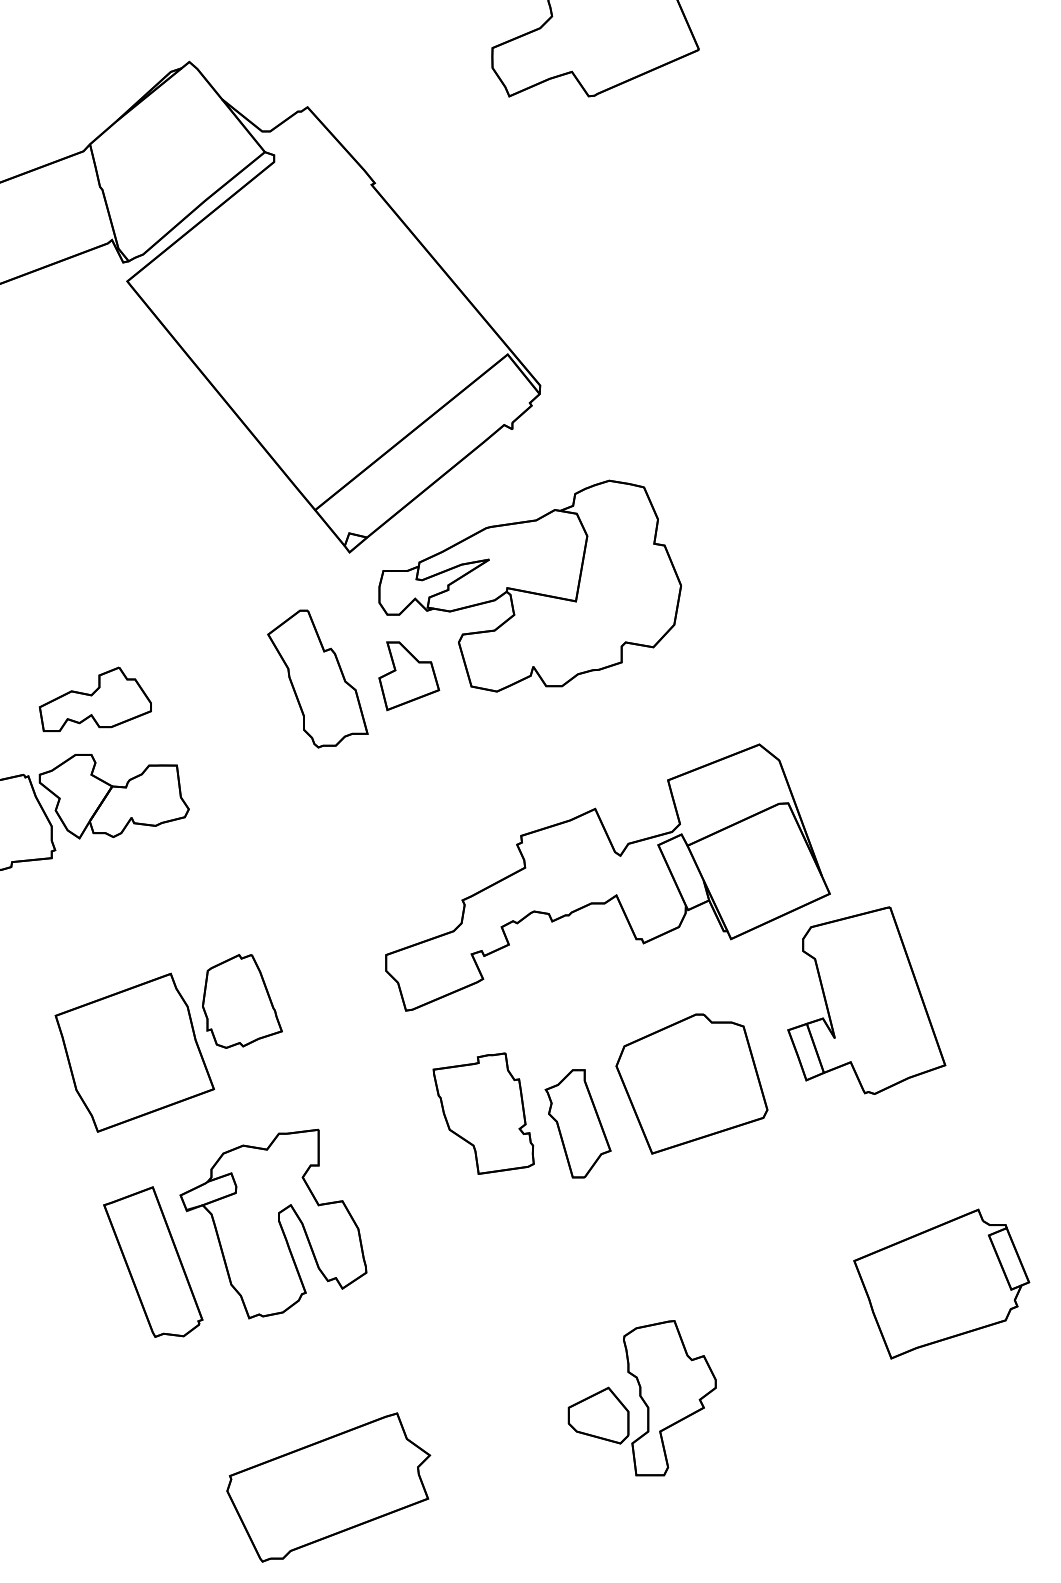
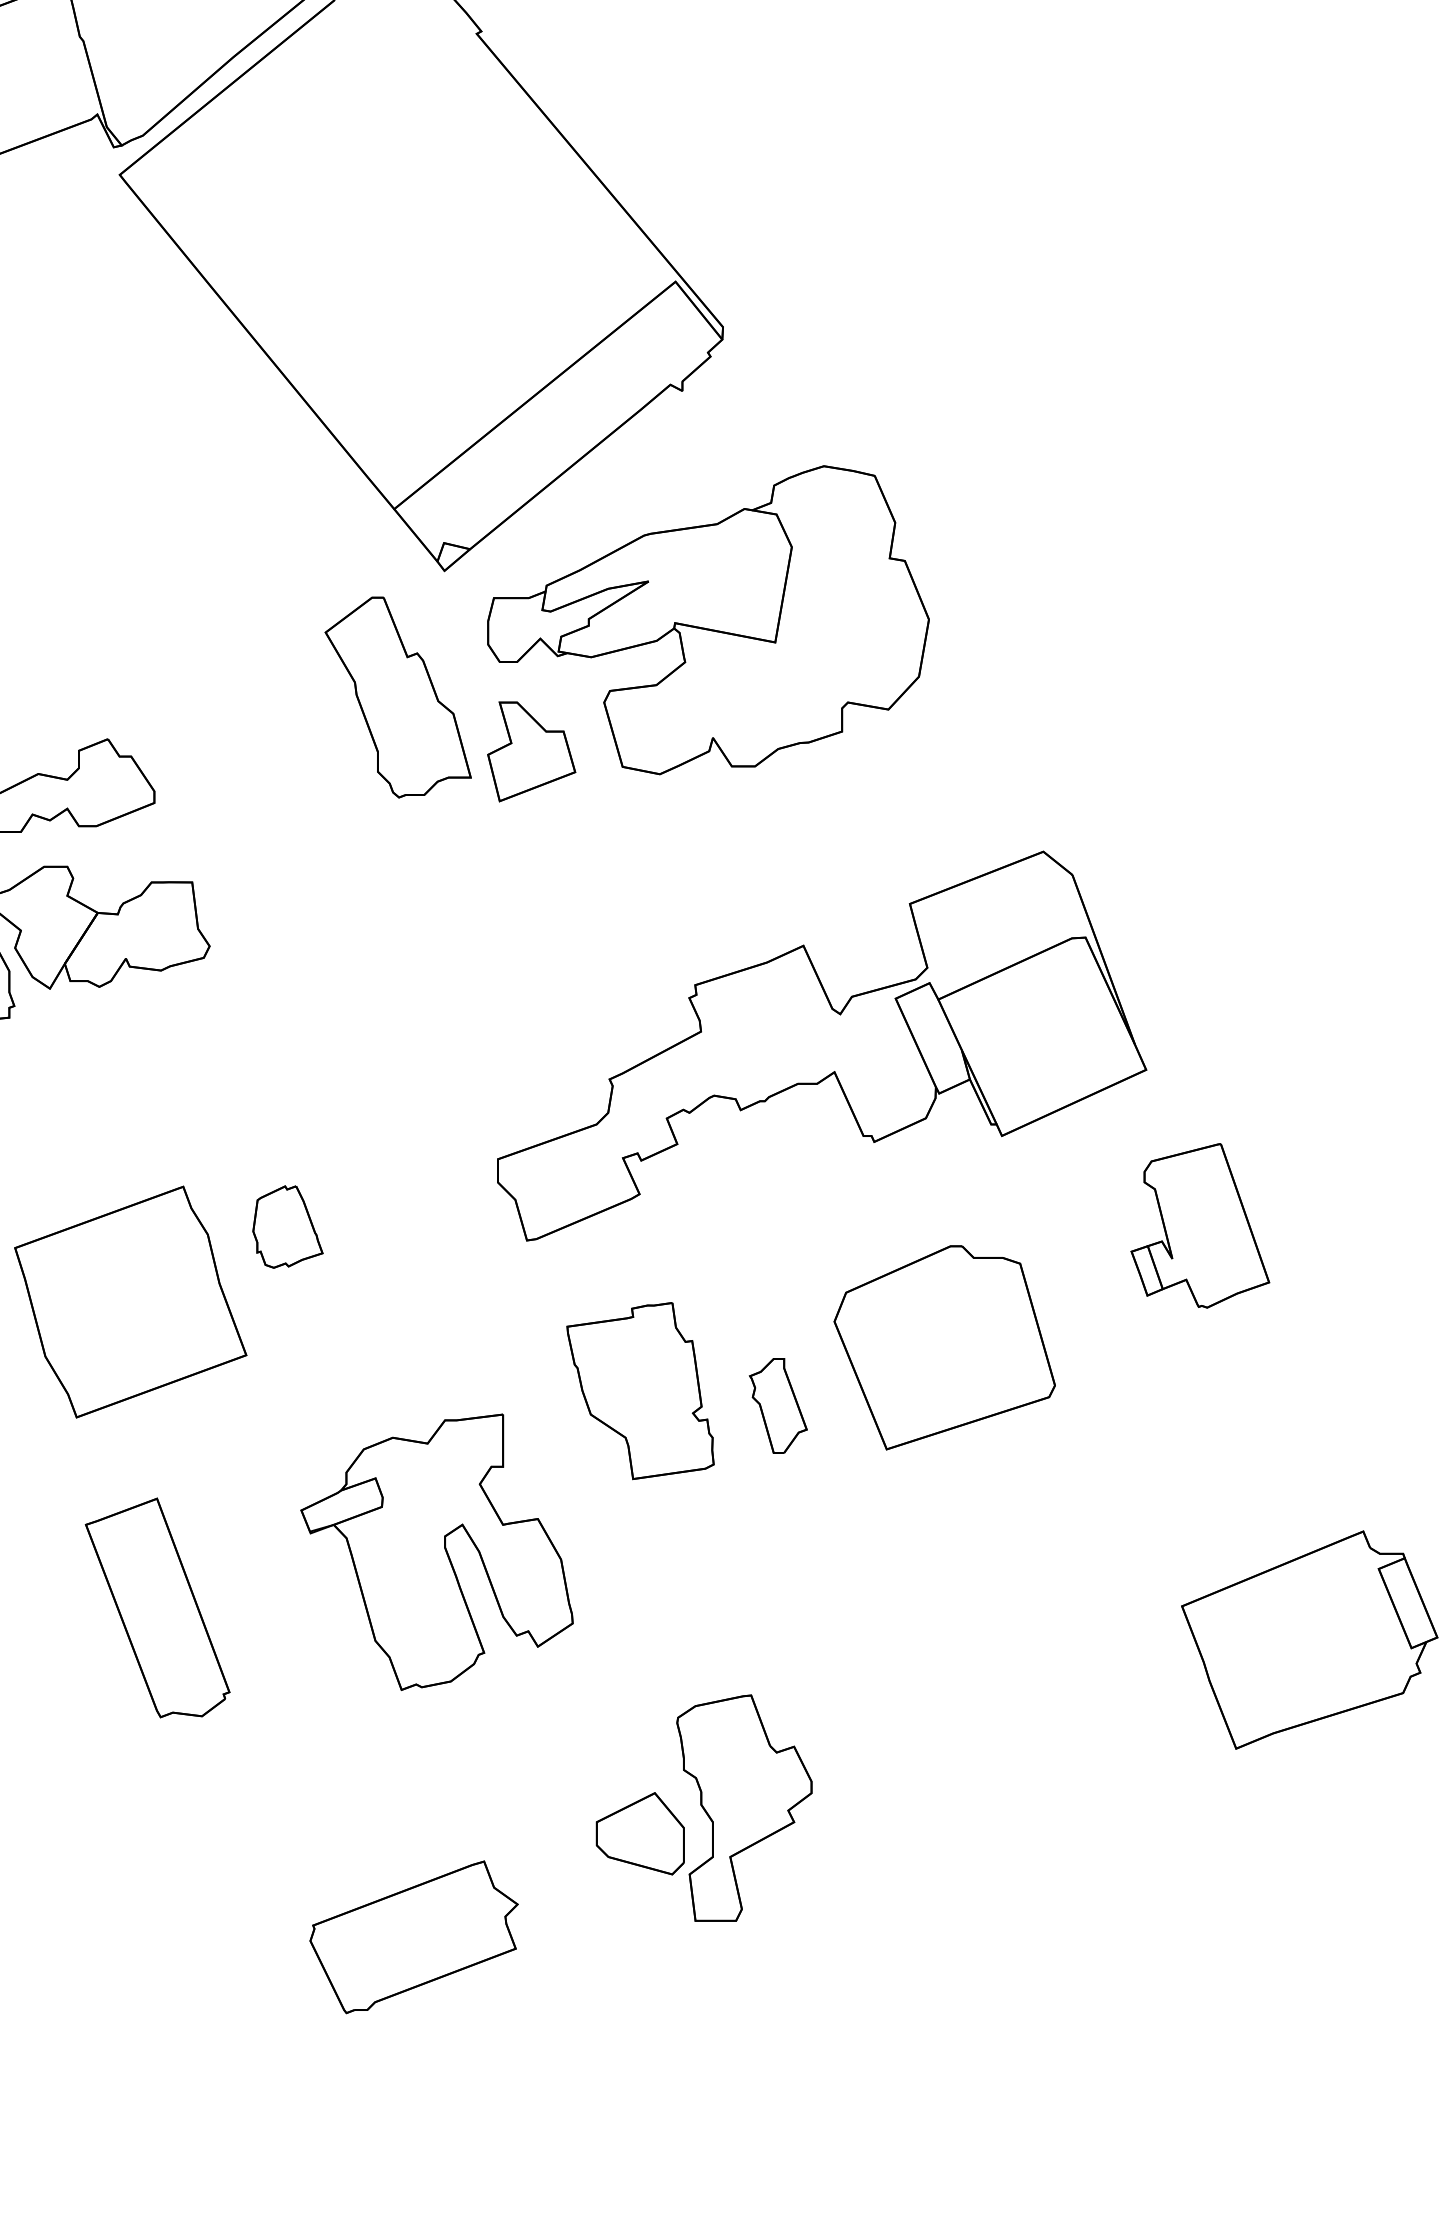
part: (317, 678) -> (397, 696), moved
part: (866, 1000) -> (1199, 1225), size x0.6
part: (242, 1001) -> (288, 1227), size x0.6
part: (577, 1123) -> (777, 1405), size x0.6
part: (273, 1223) -> (437, 1551), moved
part: (641, 1398) -> (703, 1808), moved
part: (328, 1487) -> (413, 1937), size x0.7

